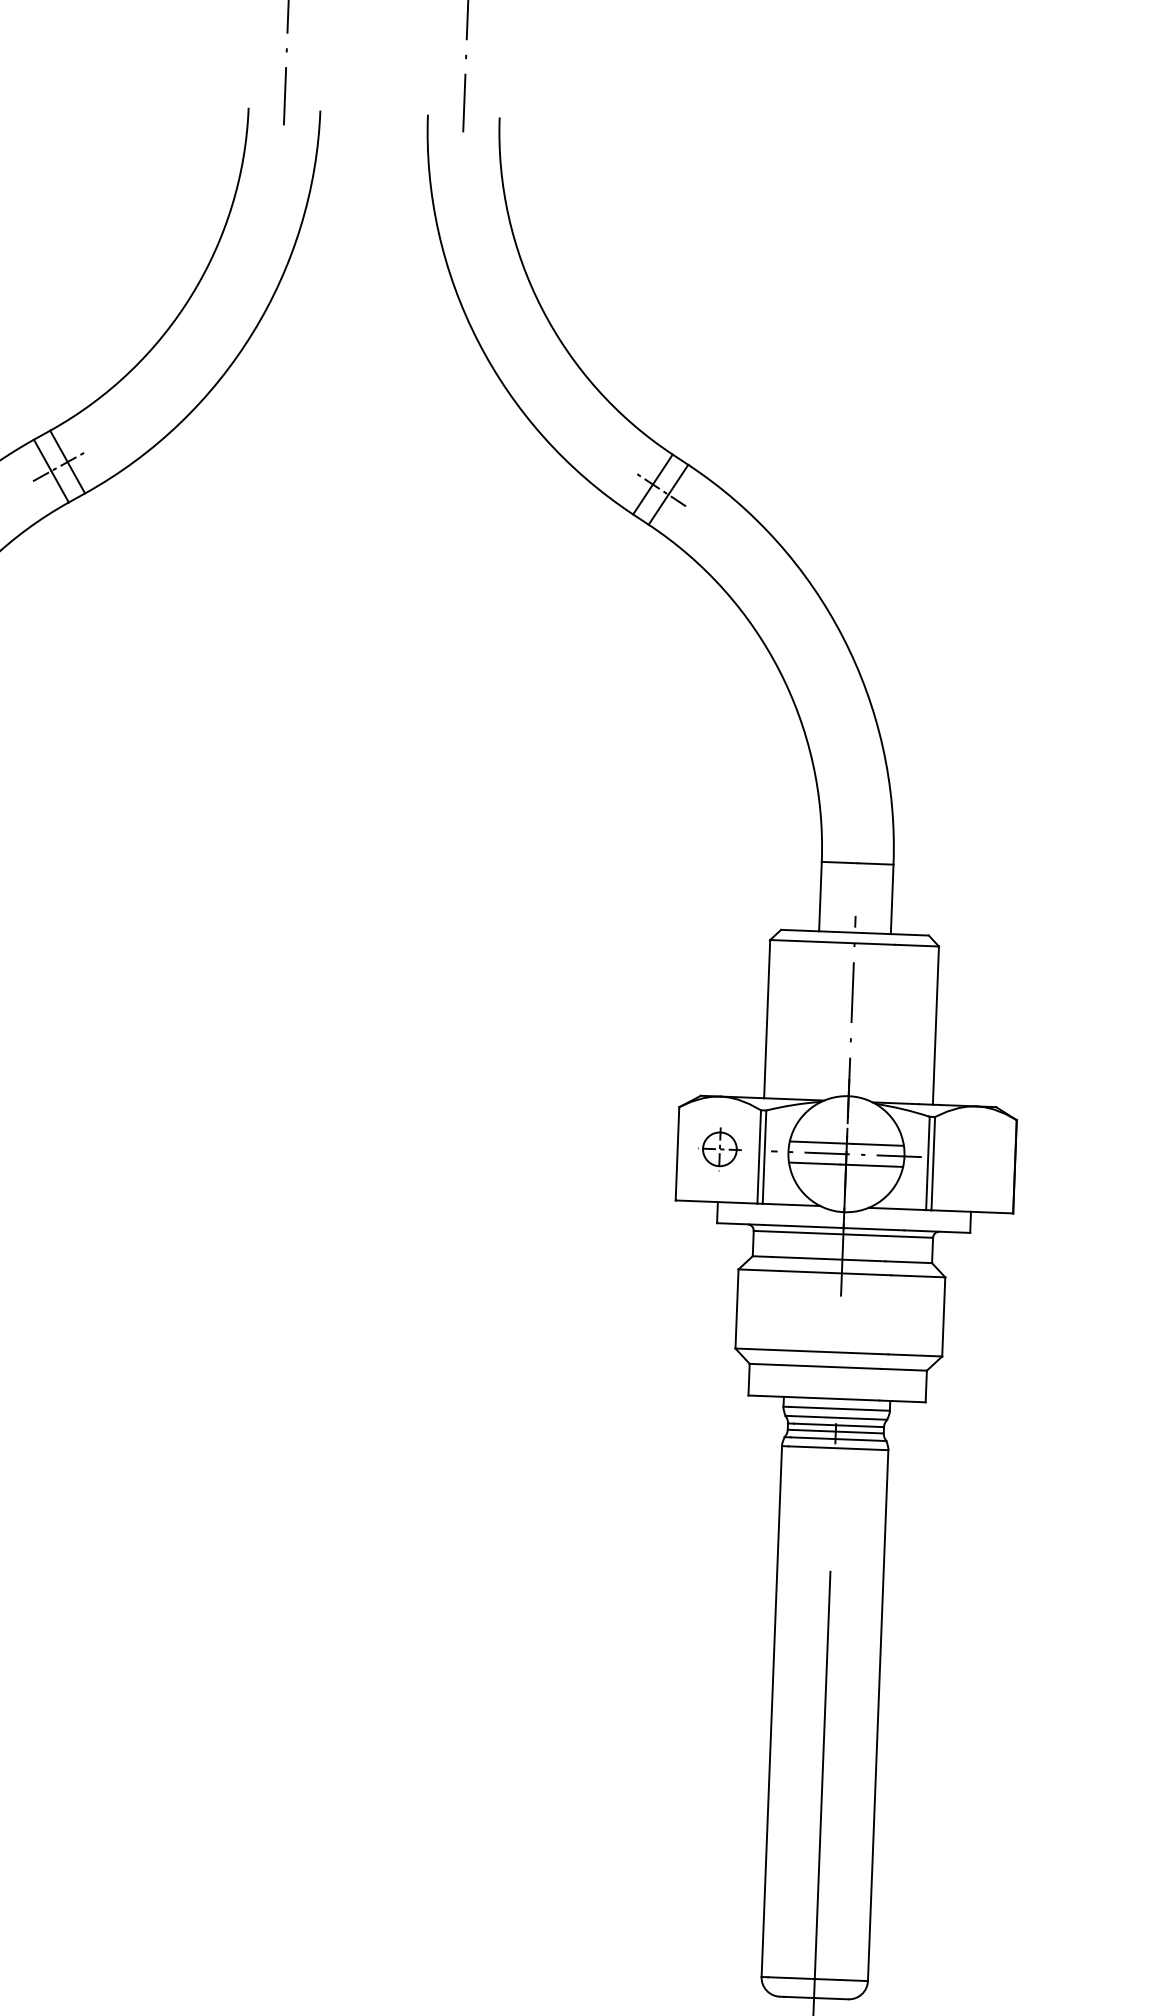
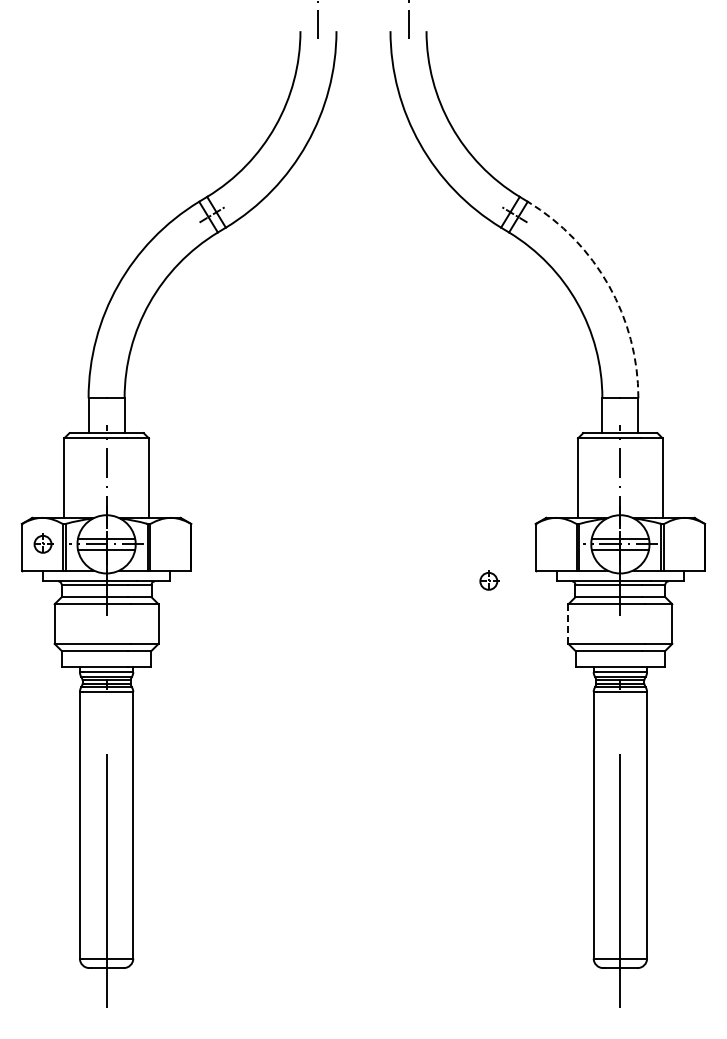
arc: (842, 637) -> (608, 285), solid -> dashed
part: (721, 1147) -> (489, 580), moved
line: (737, 1309) -> (568, 624), solid -> dashed

